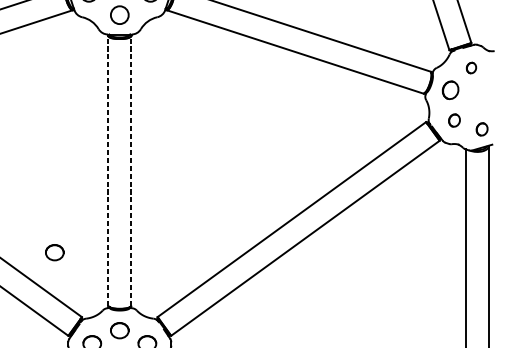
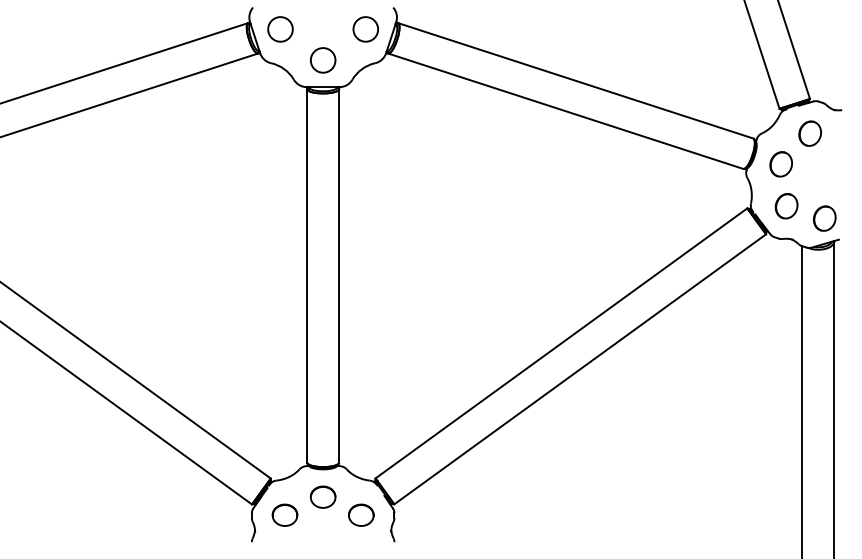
part: (471, 67) -> (809, 133), size x1.67
part: (454, 120) -> (786, 206), size x1.43
part: (481, 129) -> (824, 218), size x1.43
line: (108, 170) -> (307, 275), dashed -> solid
line: (131, 170) -> (339, 275), dashed -> solid
part: (54, 252) -> (232, 388), removed

